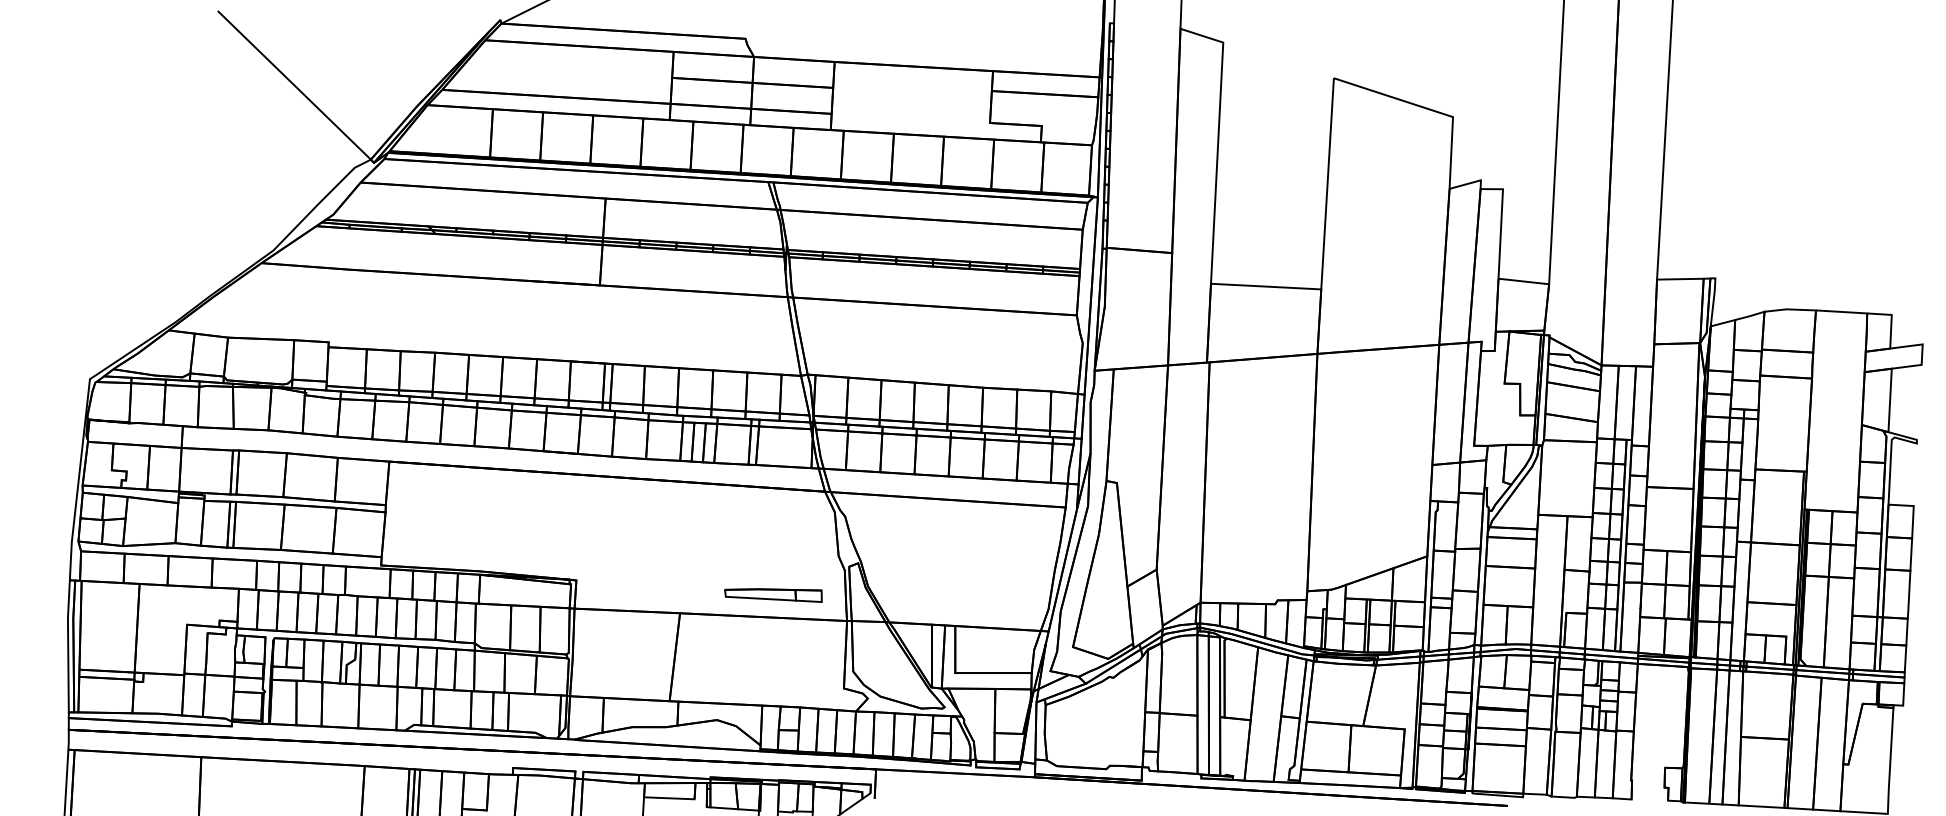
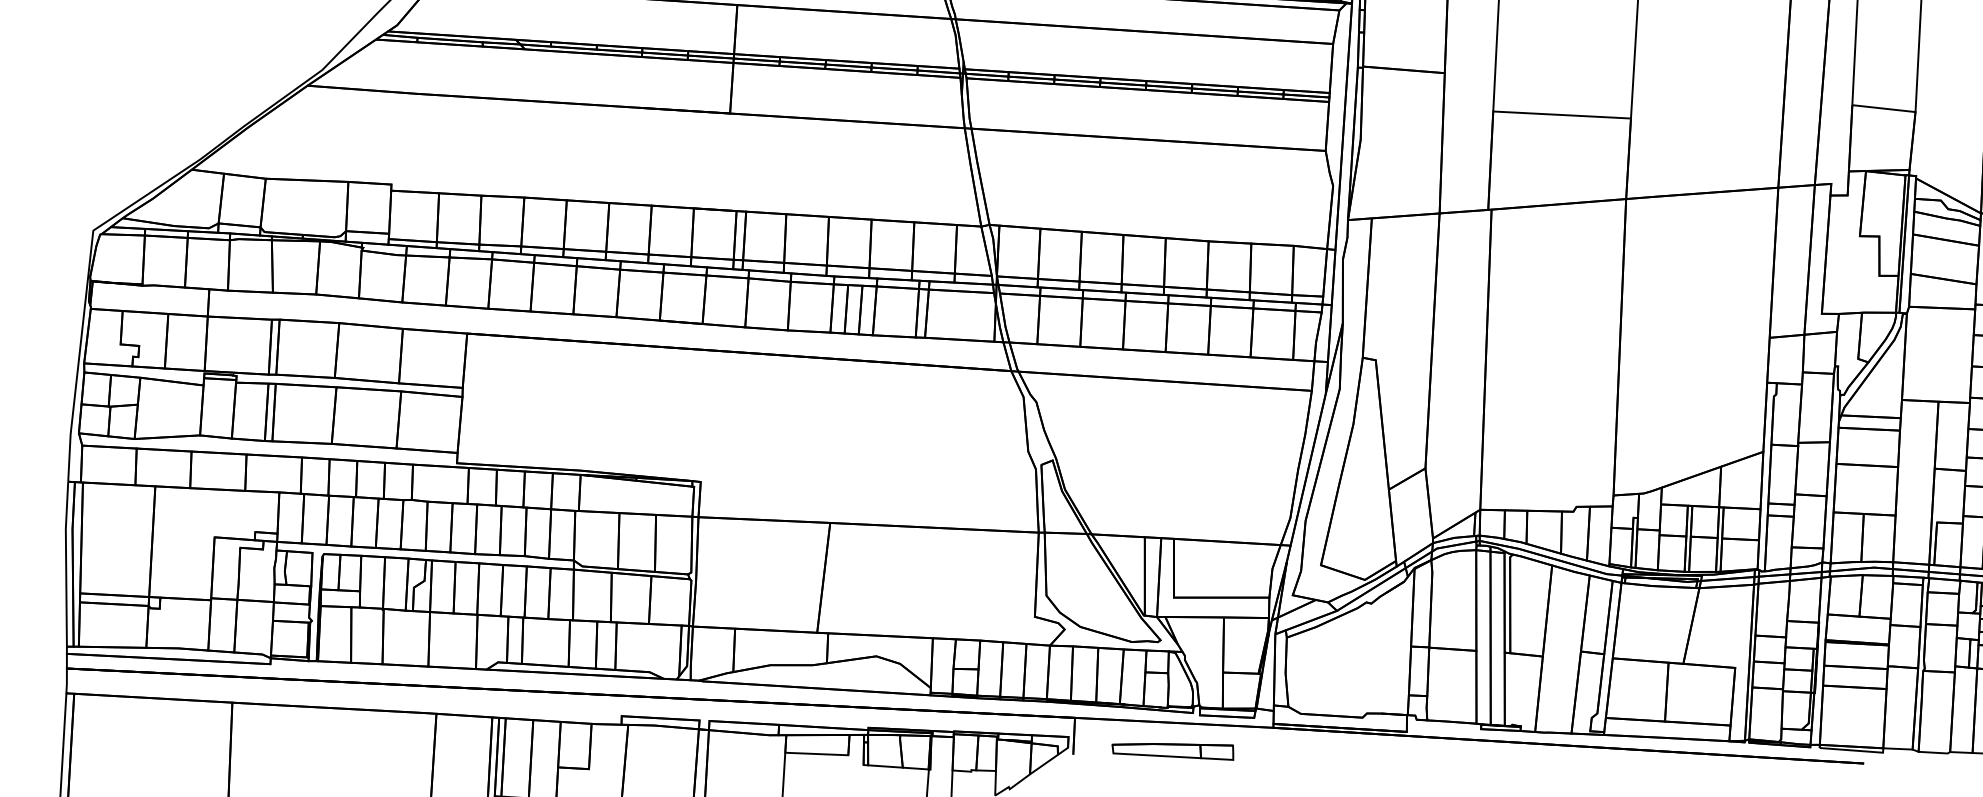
part: (773, 595) -> (1172, 751), moved

